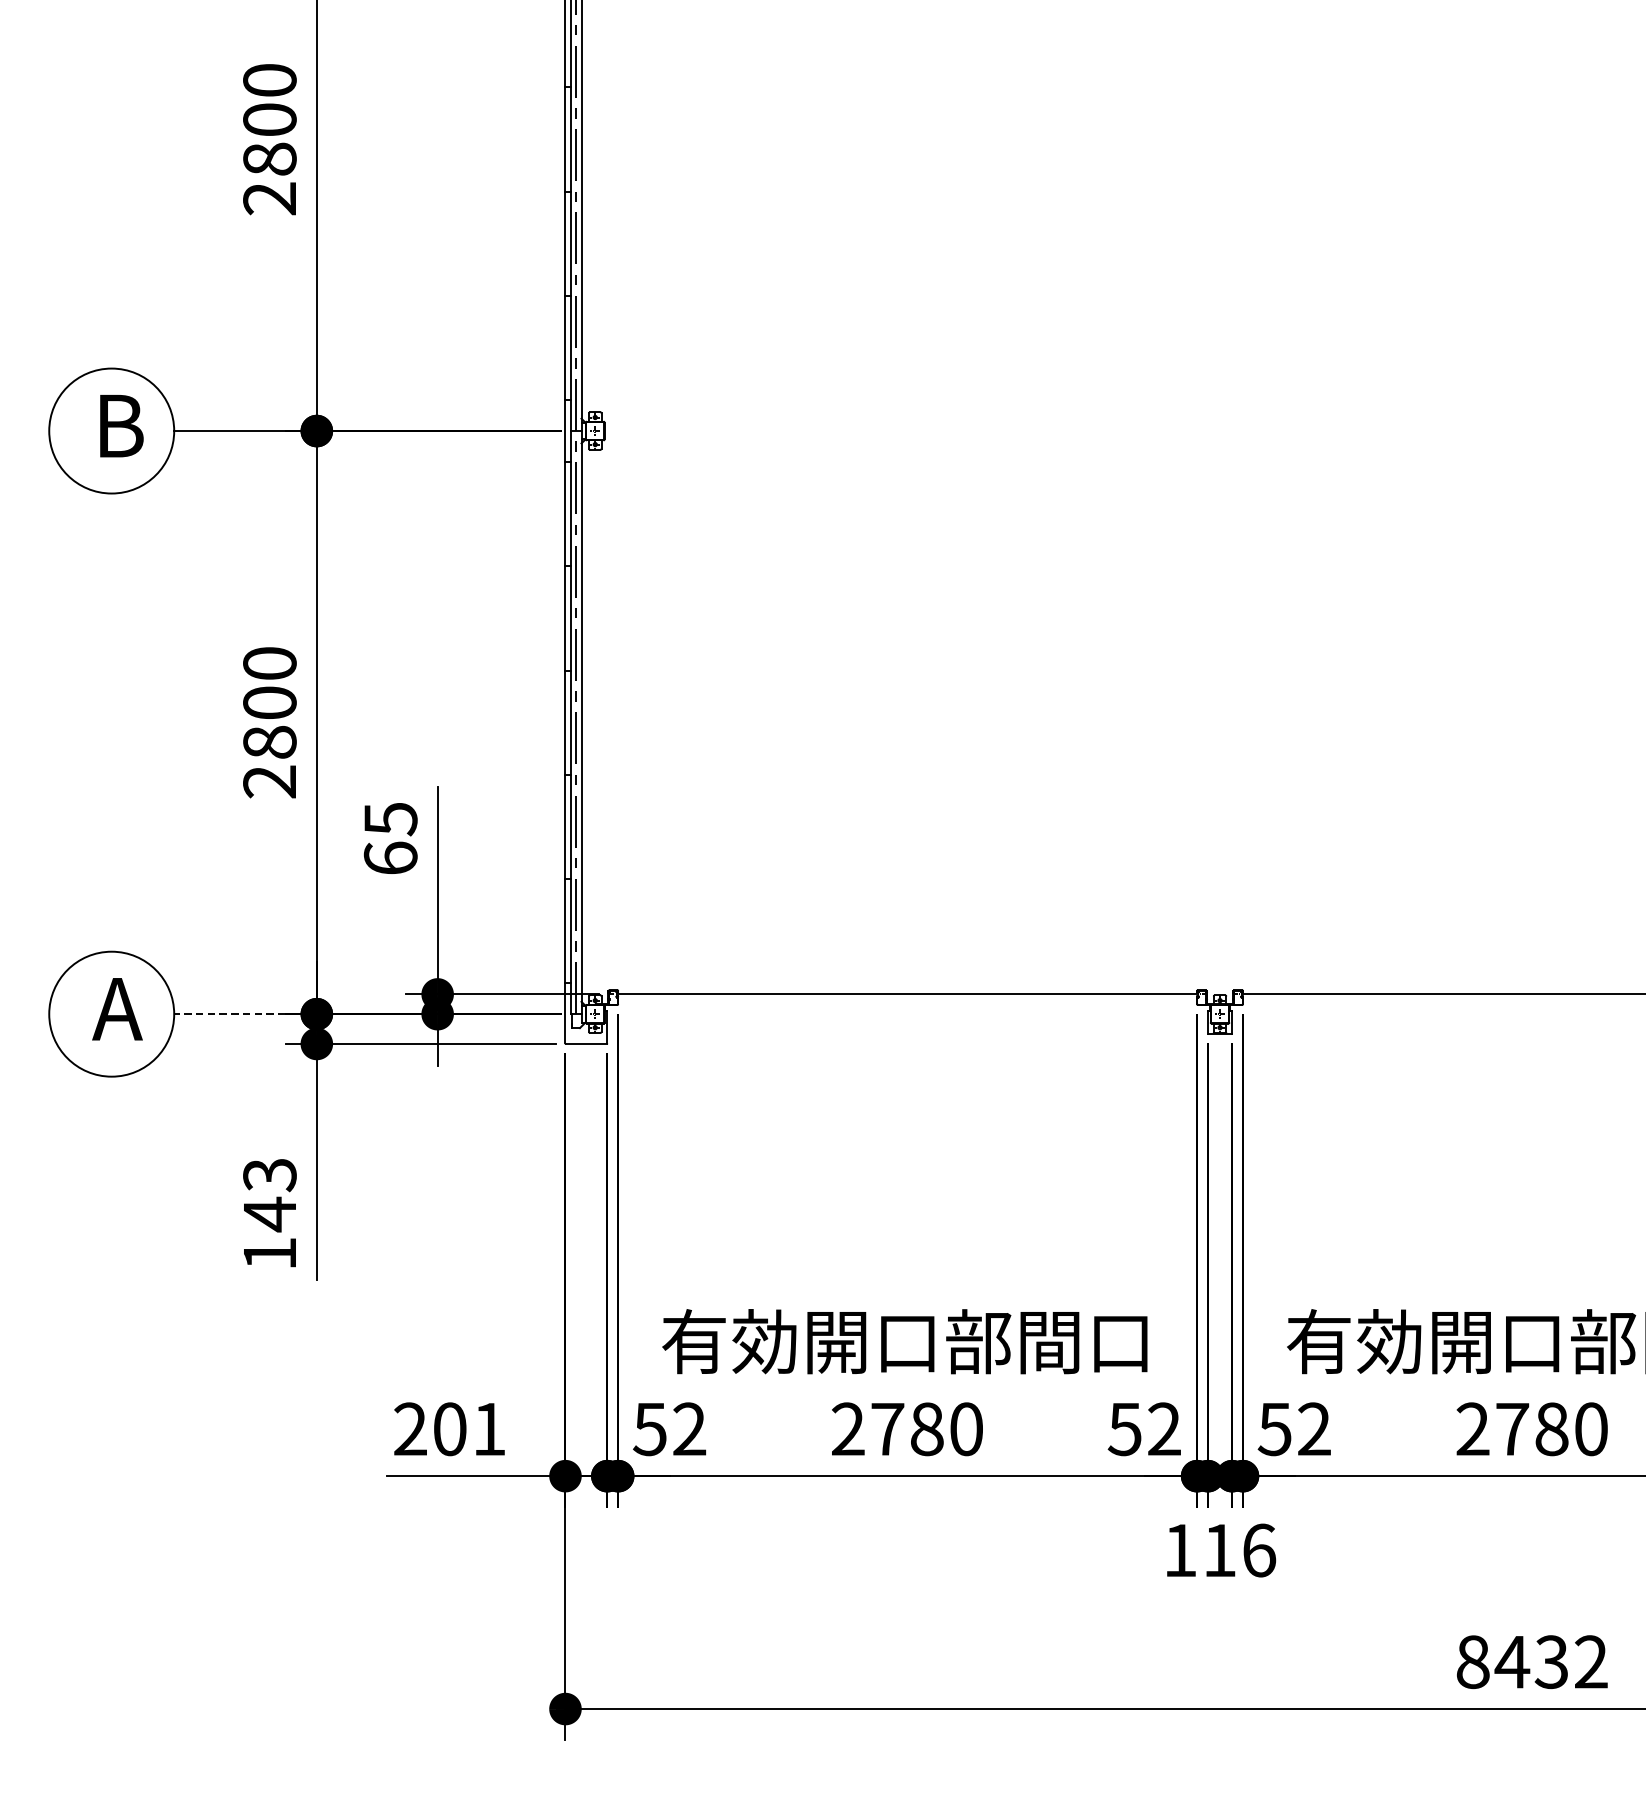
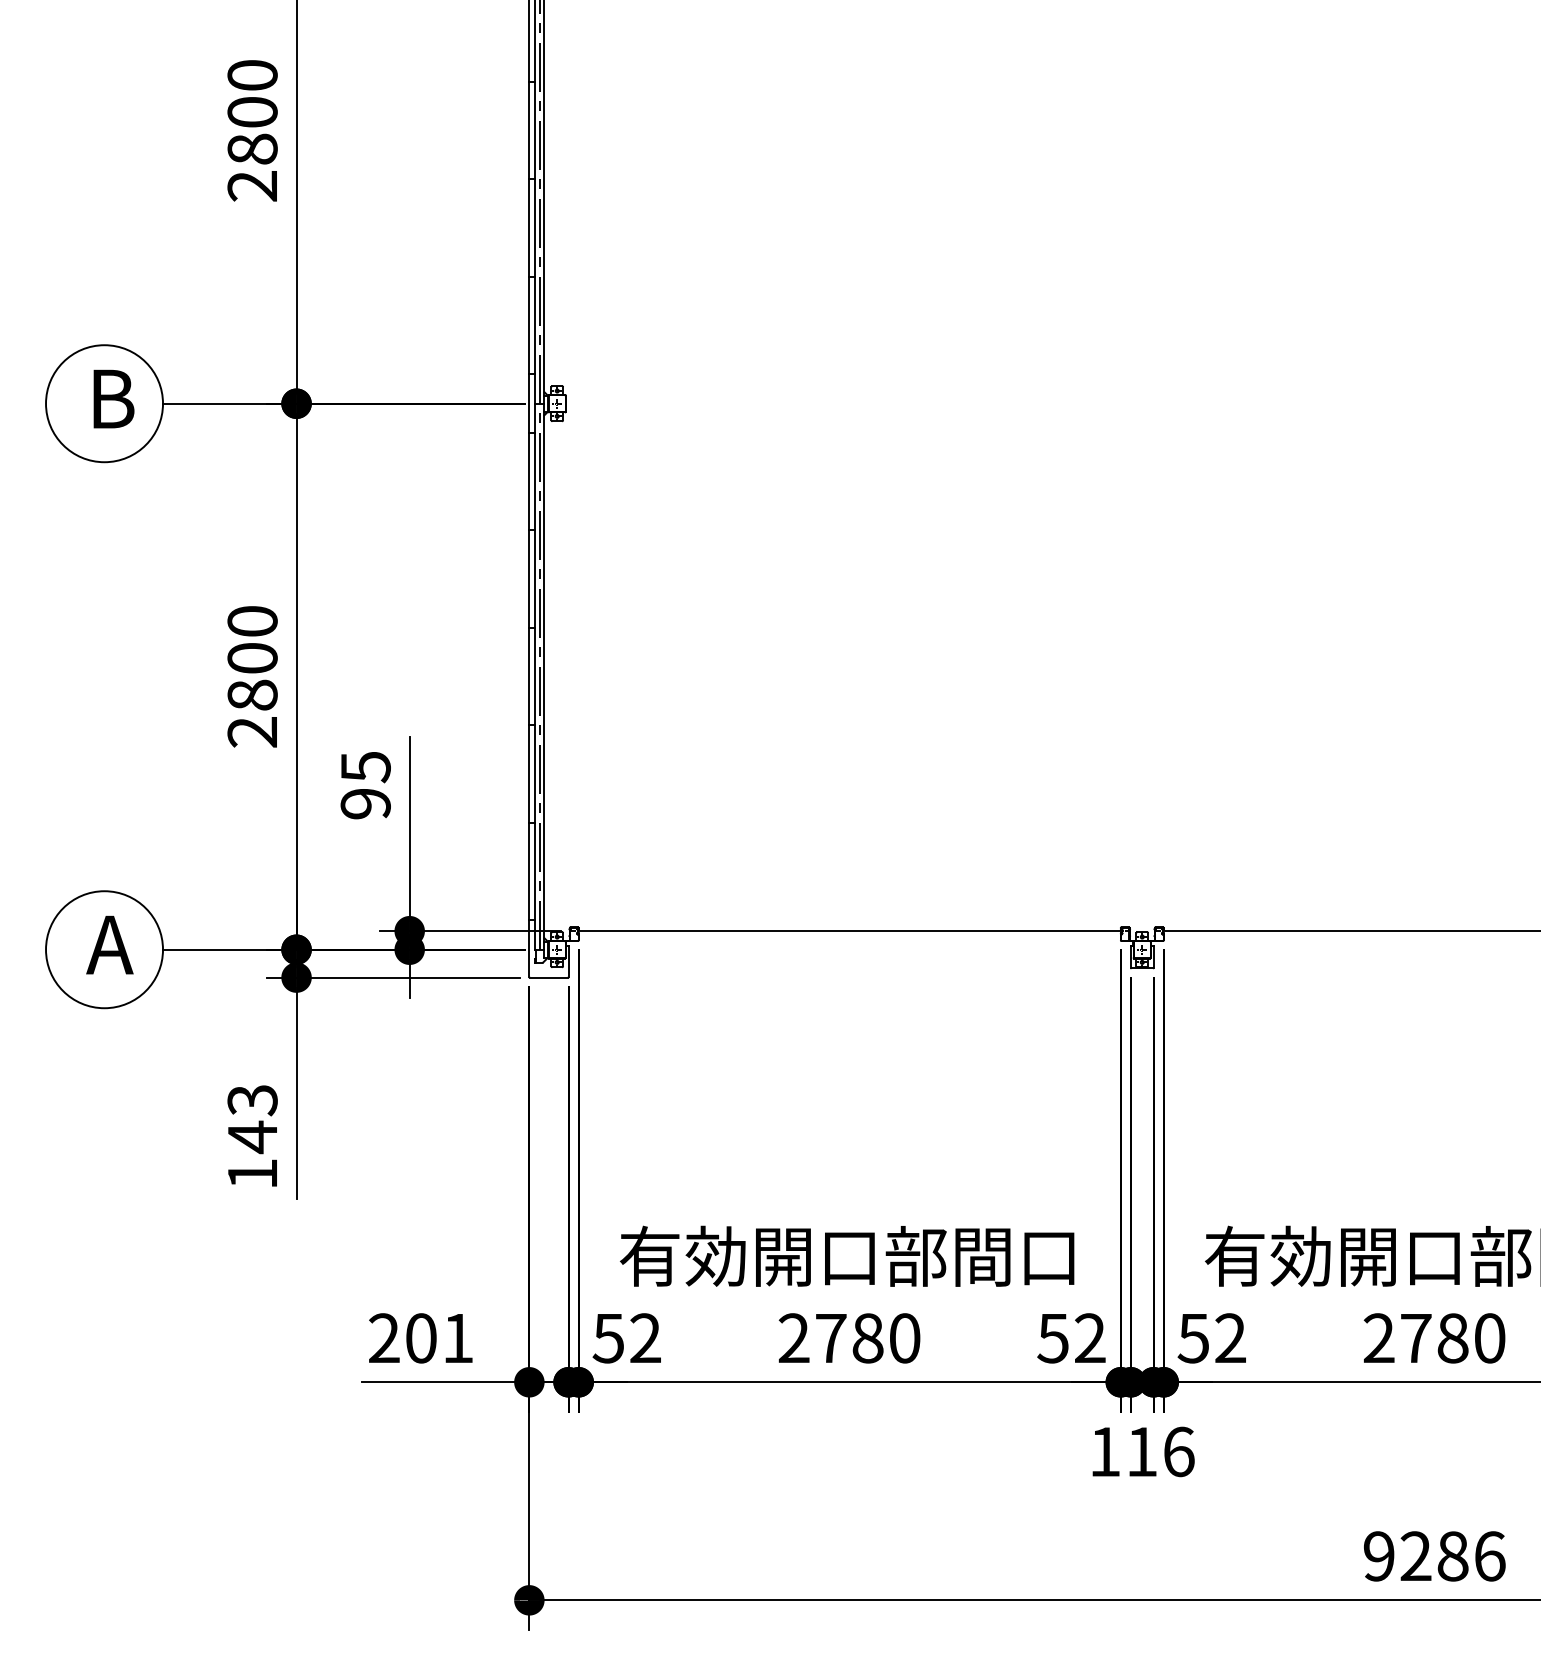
text: (390, 858) -> (365, 803), 65 -> 95
line: (229, 1013) -> (214, 949), dashed -> solid
text: (1532, 1662) -> (1434, 1556), 8432 -> 9286

